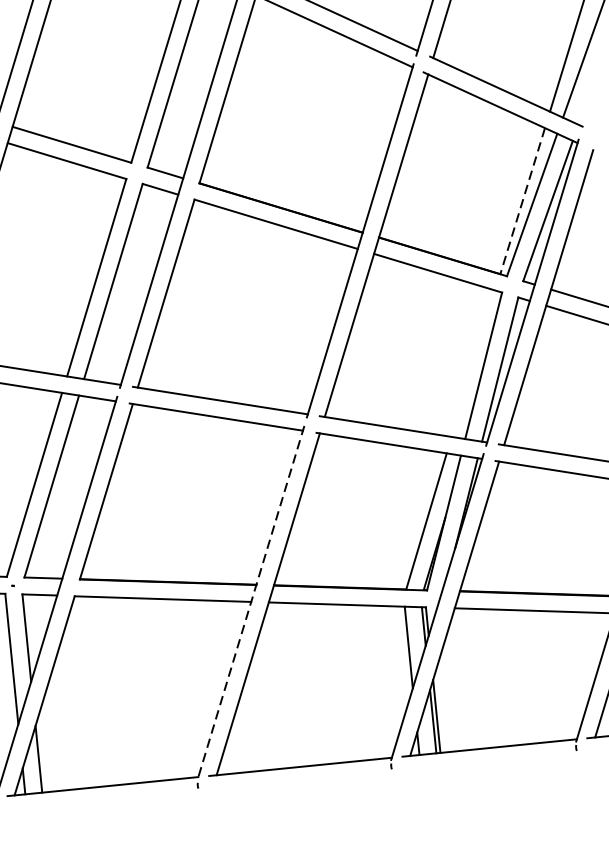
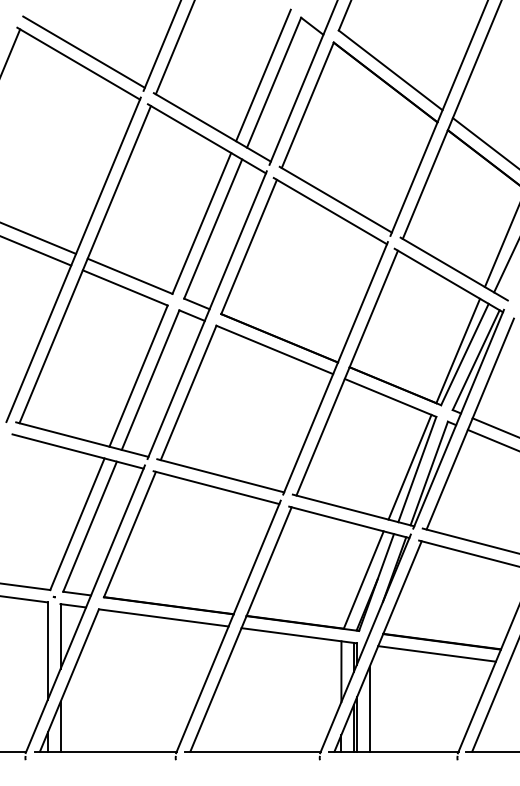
line: (523, 201) -> (458, 351), dashed -> solid
line: (472, 362) -> (409, 466), added
line: (251, 601) -> (228, 626), dashed -> solid
line: (451, 694) -> (369, 709), added

